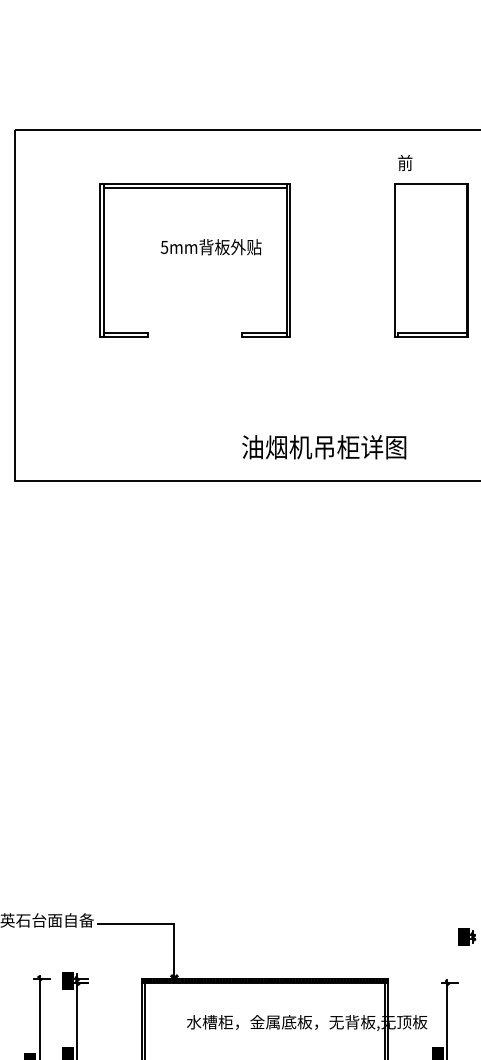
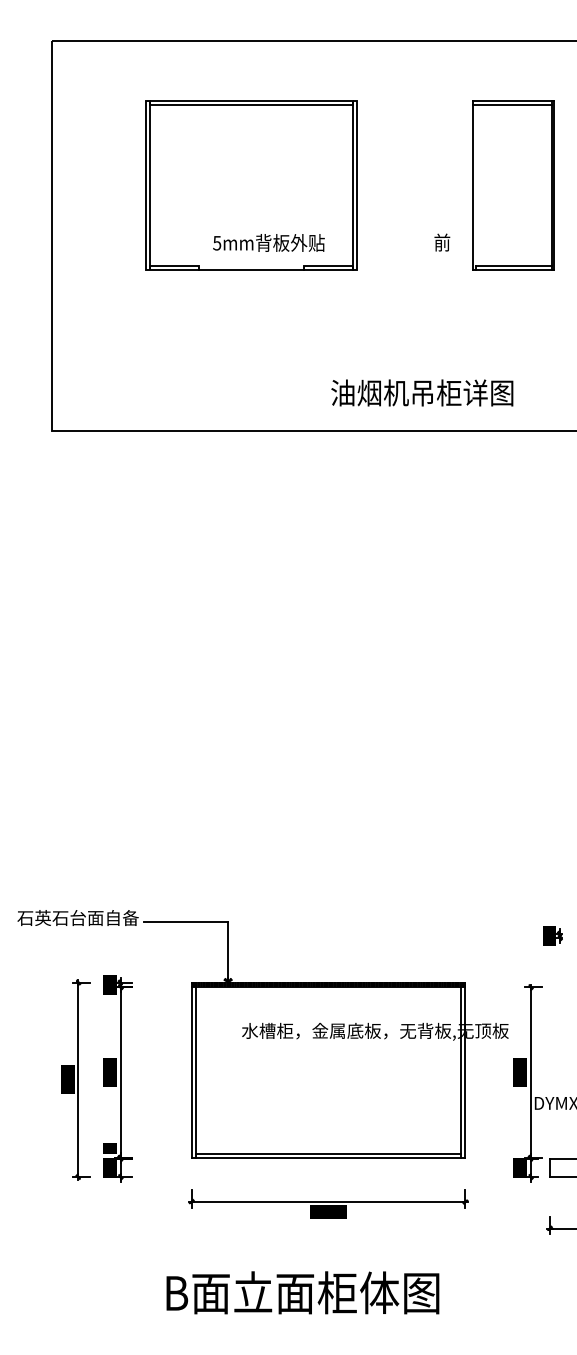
text: (405, 162) -> (442, 242), moved
line: (430, 188) -> (512, 105), added
text: (210, 246) -> (268, 242), moved
line: (195, 336) -> (251, 270), added
text: (324, 446) -> (422, 392), moved

